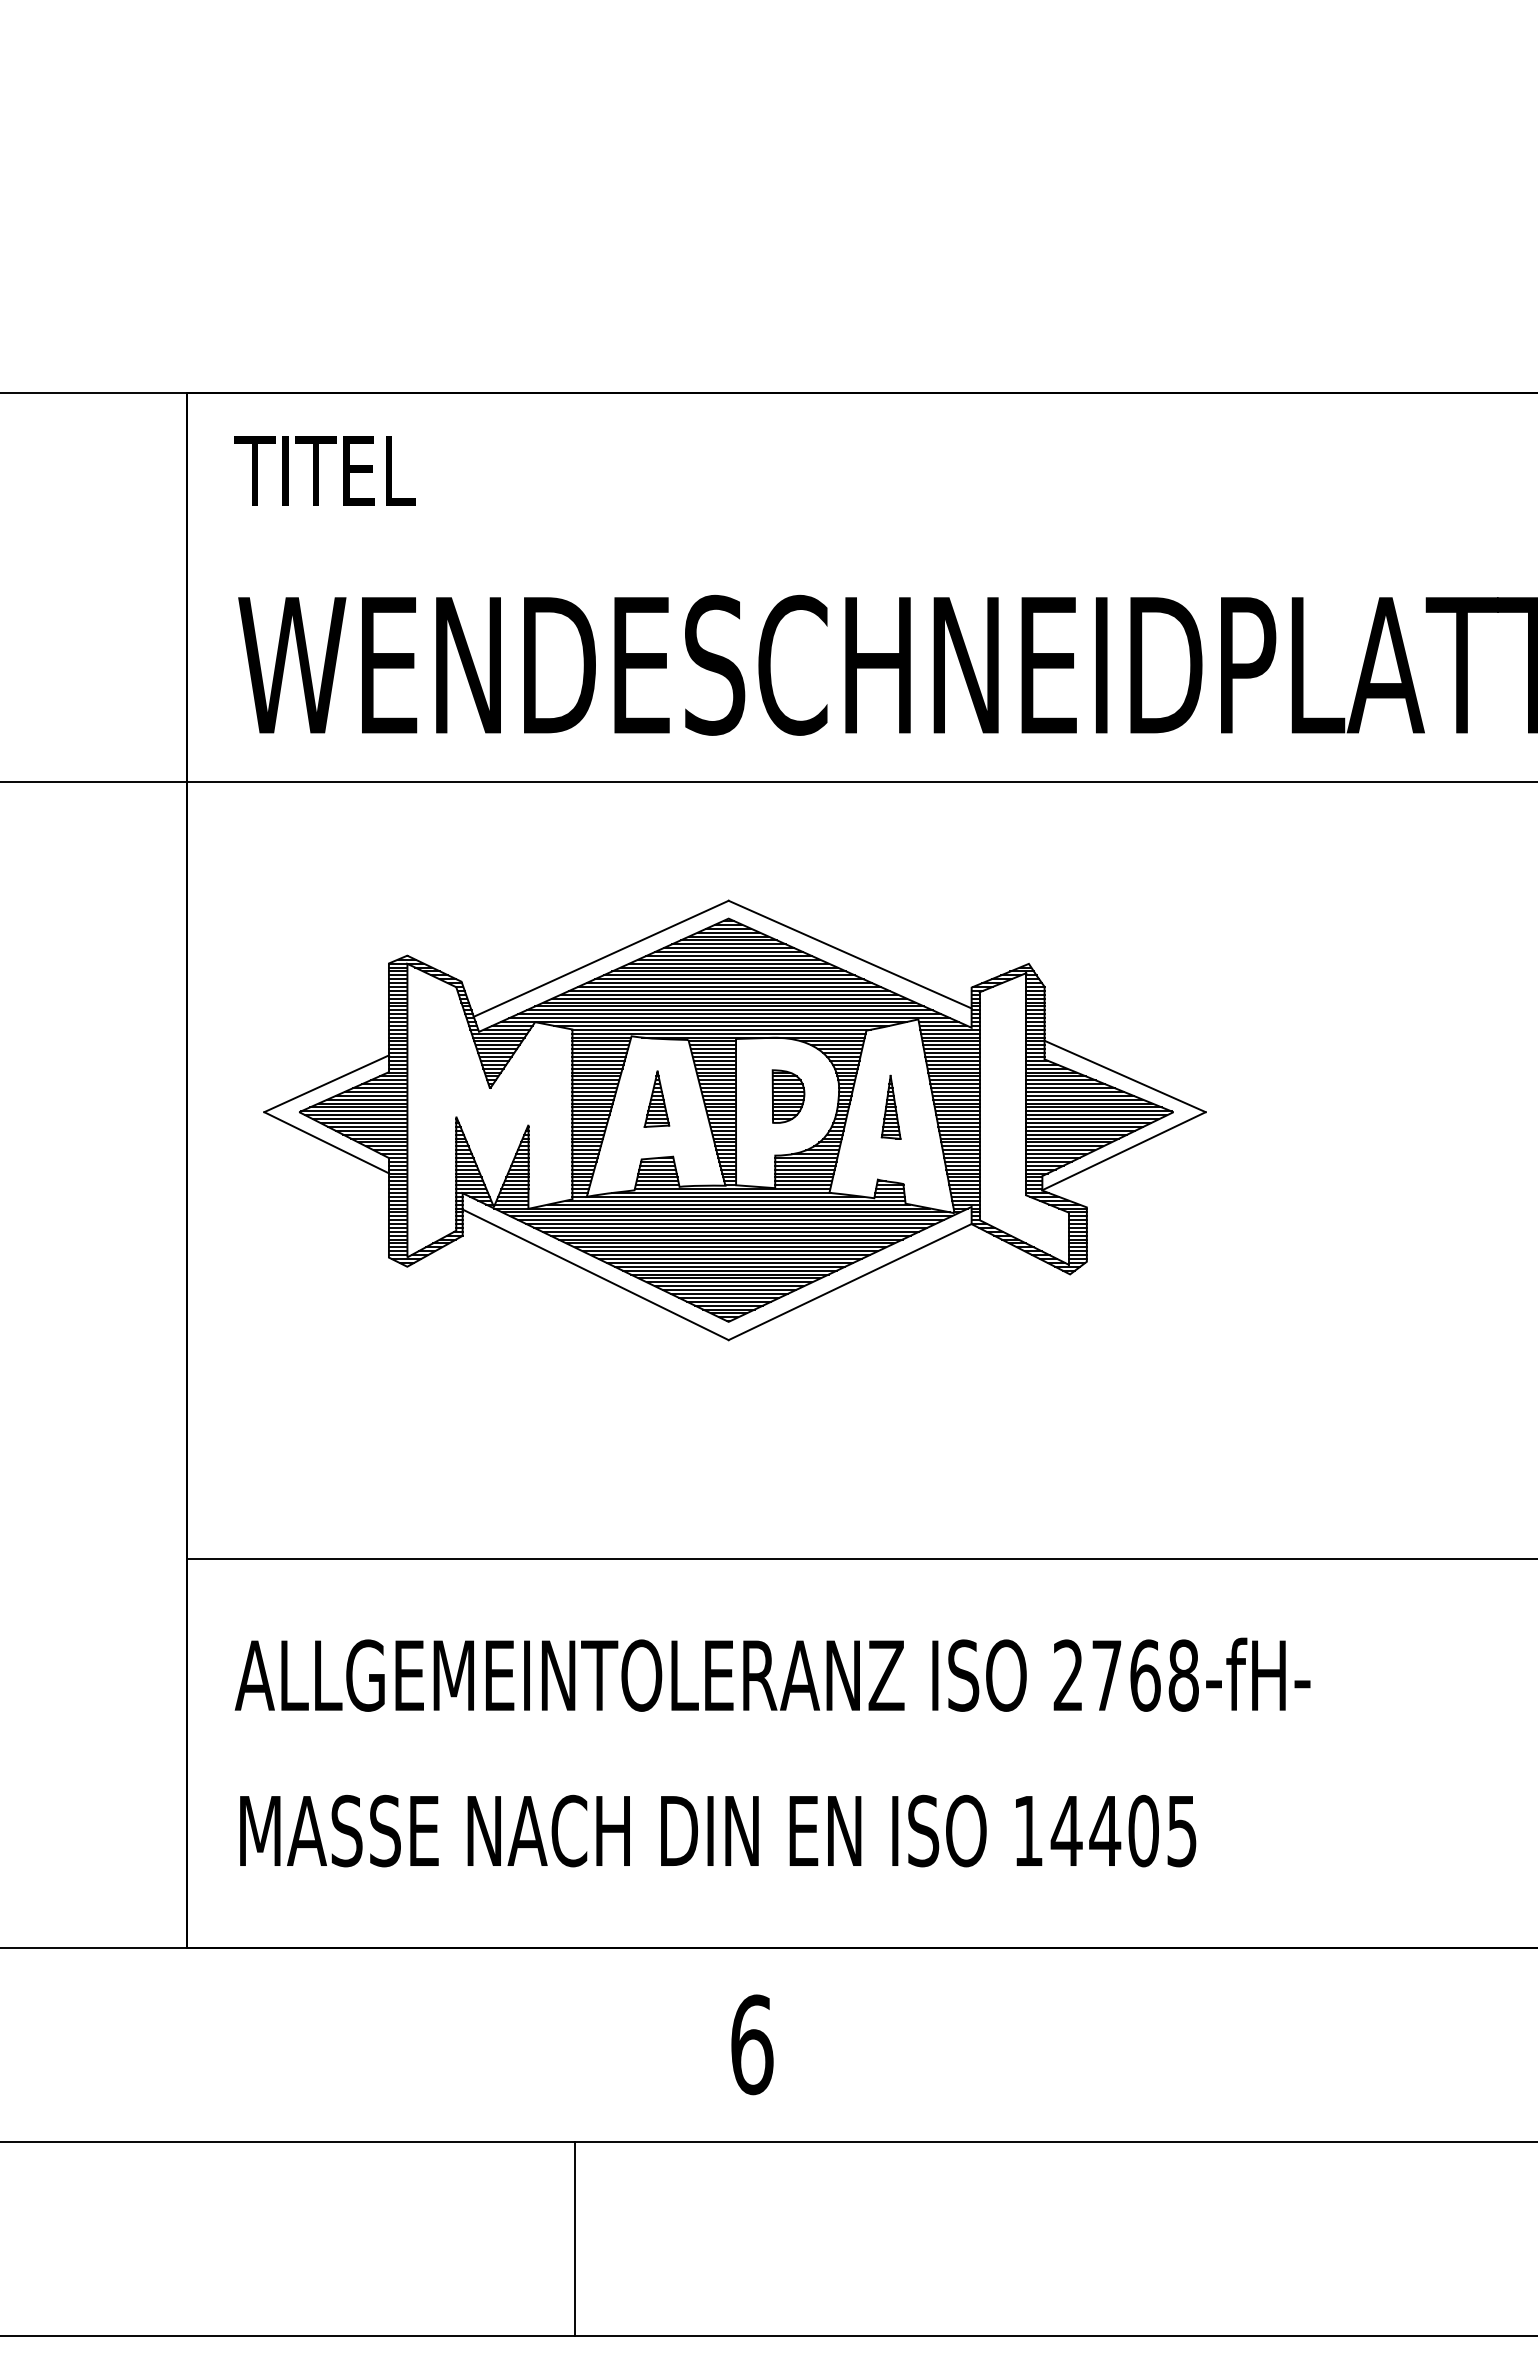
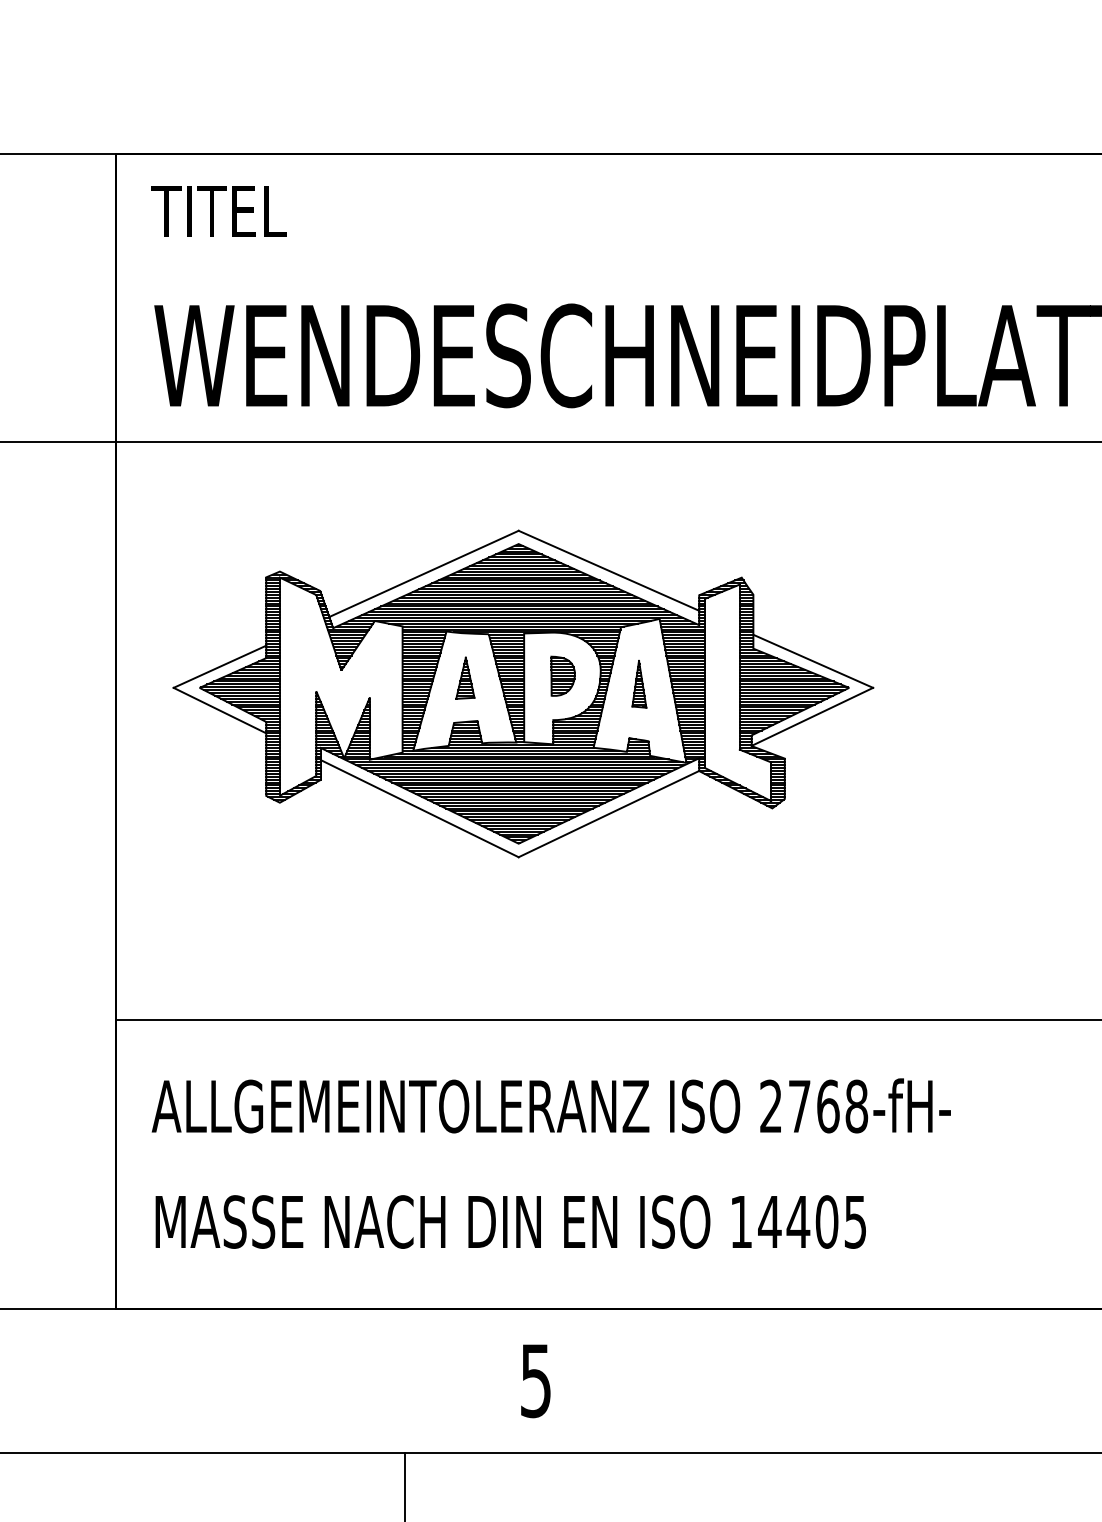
text: (752, 2044) -> (536, 1380), 6 -> 5

